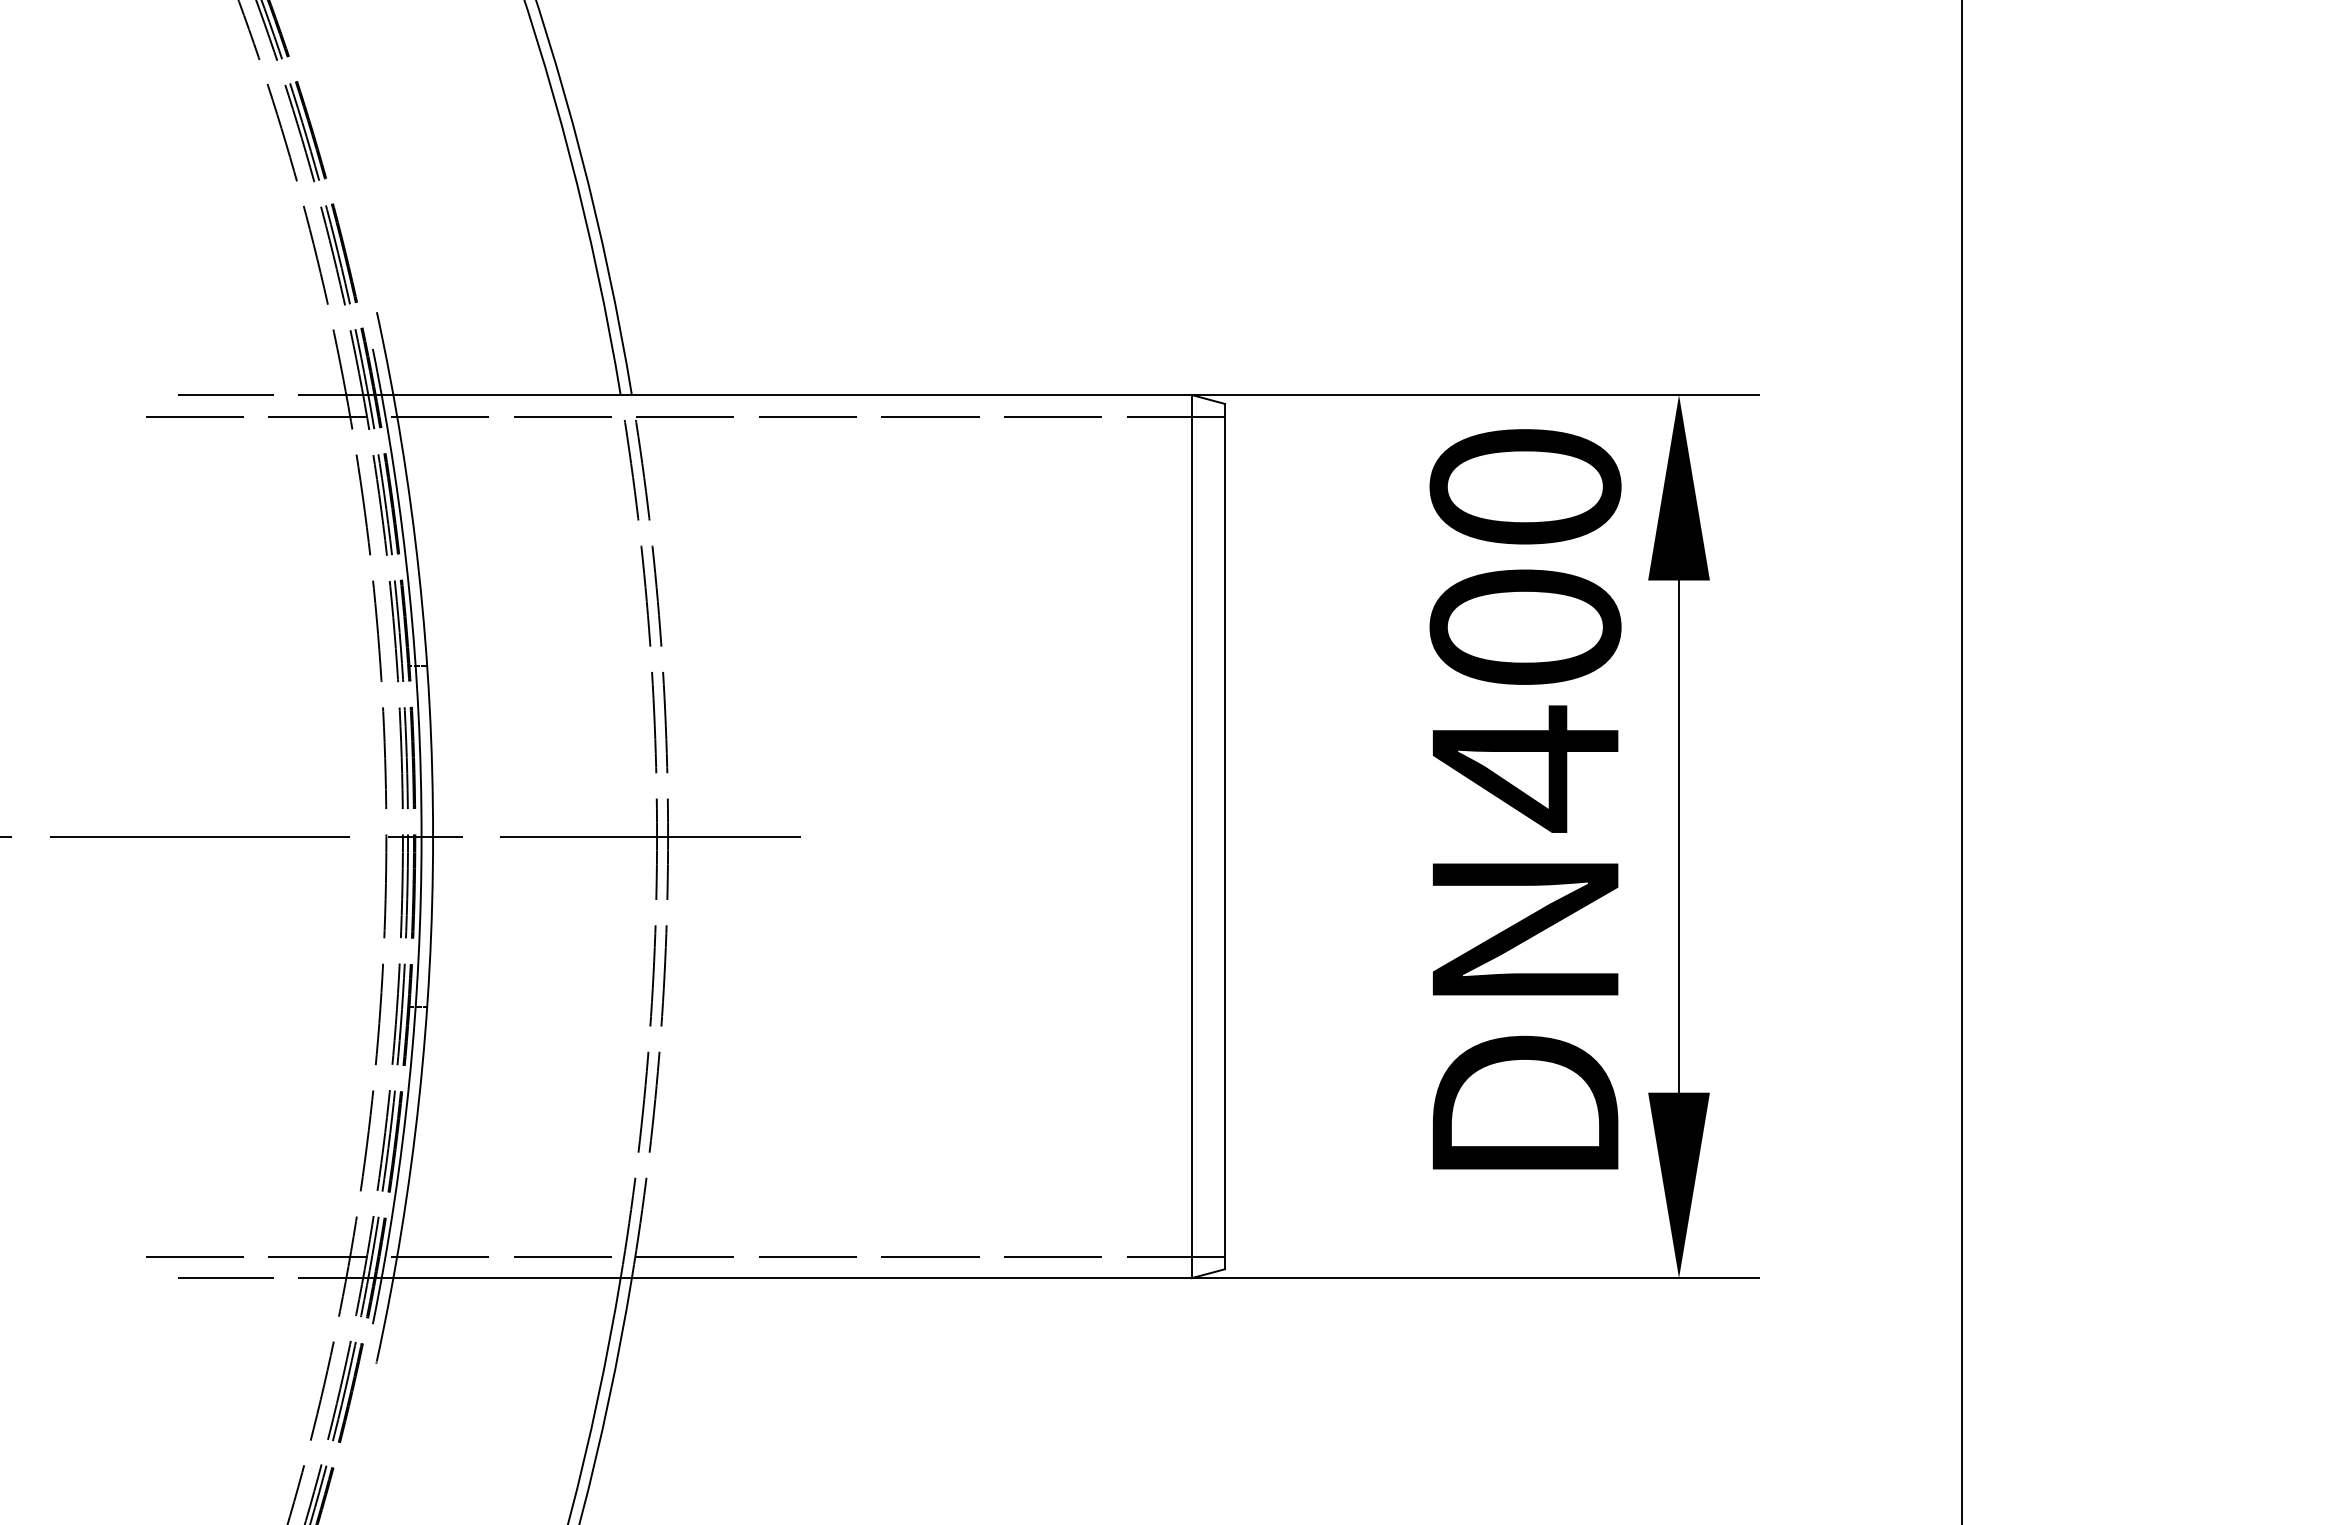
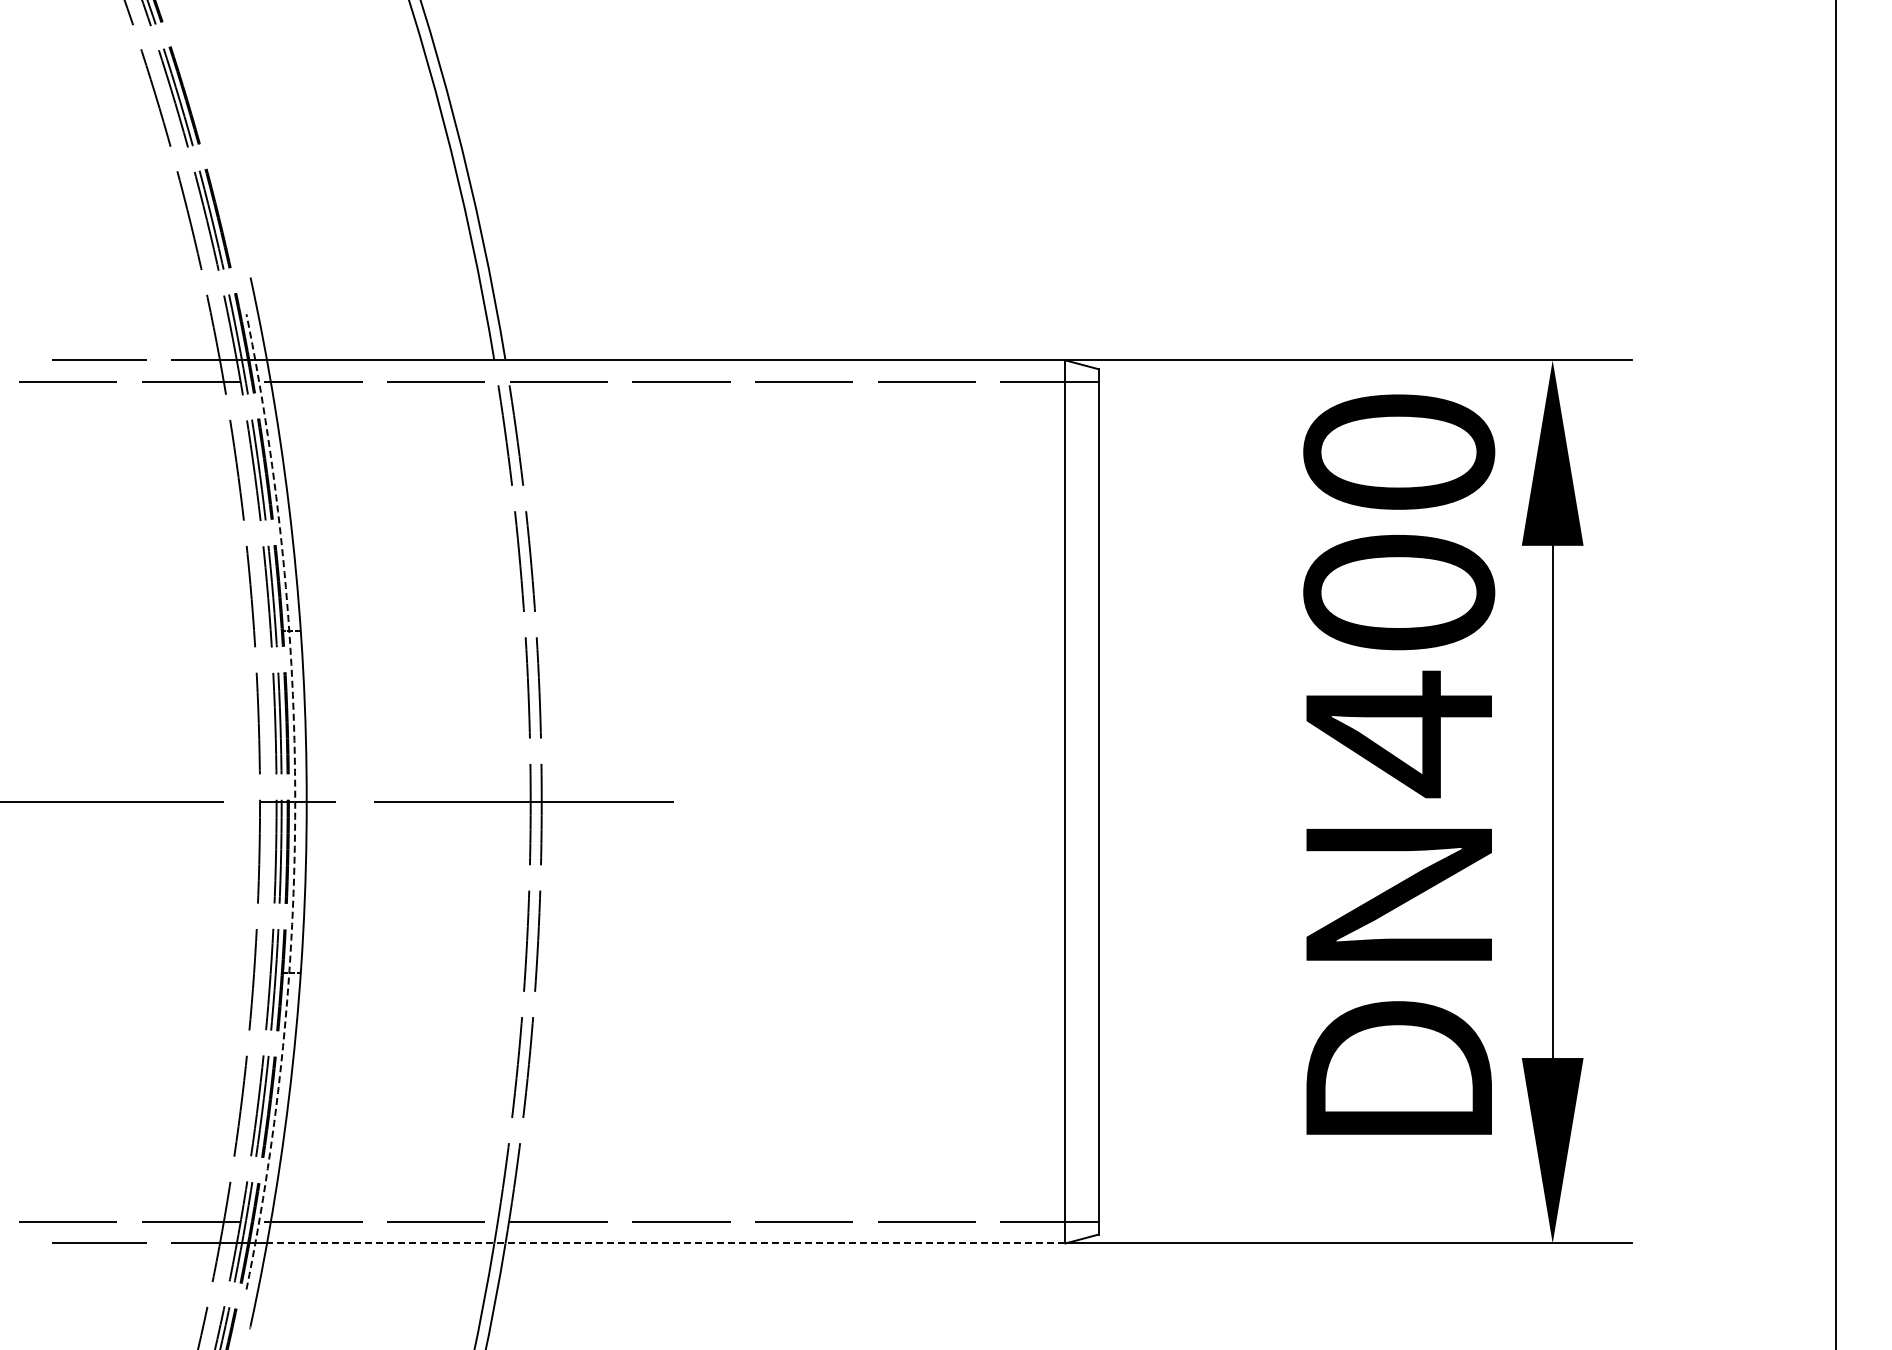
arc: (421, 836) -> (295, 801), solid -> dashed
line: (792, 1278) -> (666, 1243), solid -> dashed

